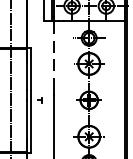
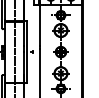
line: (54, 55) -> (40, 25), dashed -> solid

